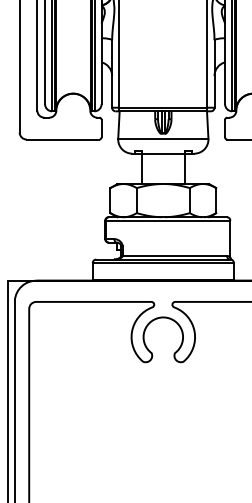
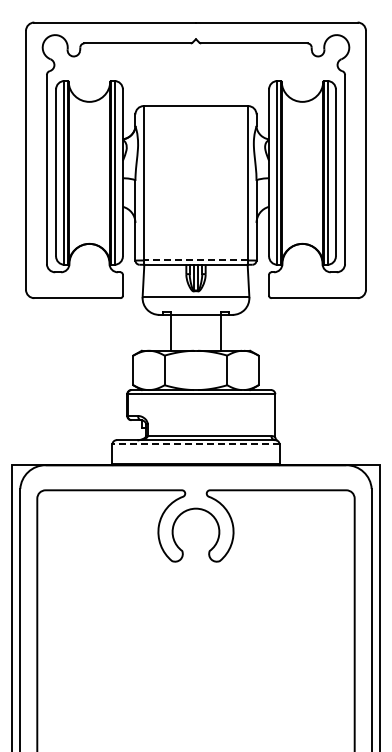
line: (162, 107) -> (195, 260), solid -> dashed
line: (163, 263) -> (196, 444), solid -> dashed

